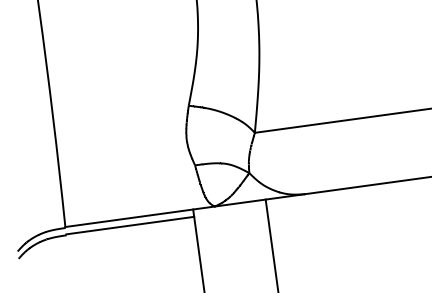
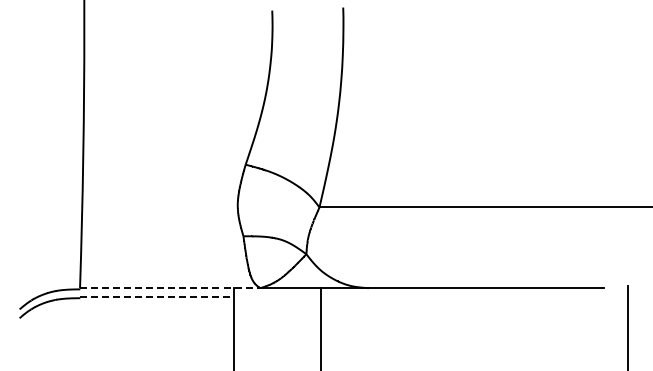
line: (140, 216) -> (170, 288), solid -> dashed
line: (130, 225) -> (157, 297), solid -> dashed

